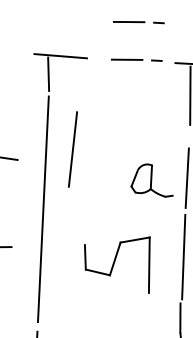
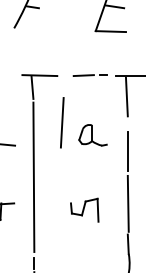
line: (137, 22) -> (89, 50), removed
line: (73, 149) -> (62, 122), moved
part: (151, 180) -> (92, 135), moved
part: (117, 262) -> (84, 209), size x0.62

